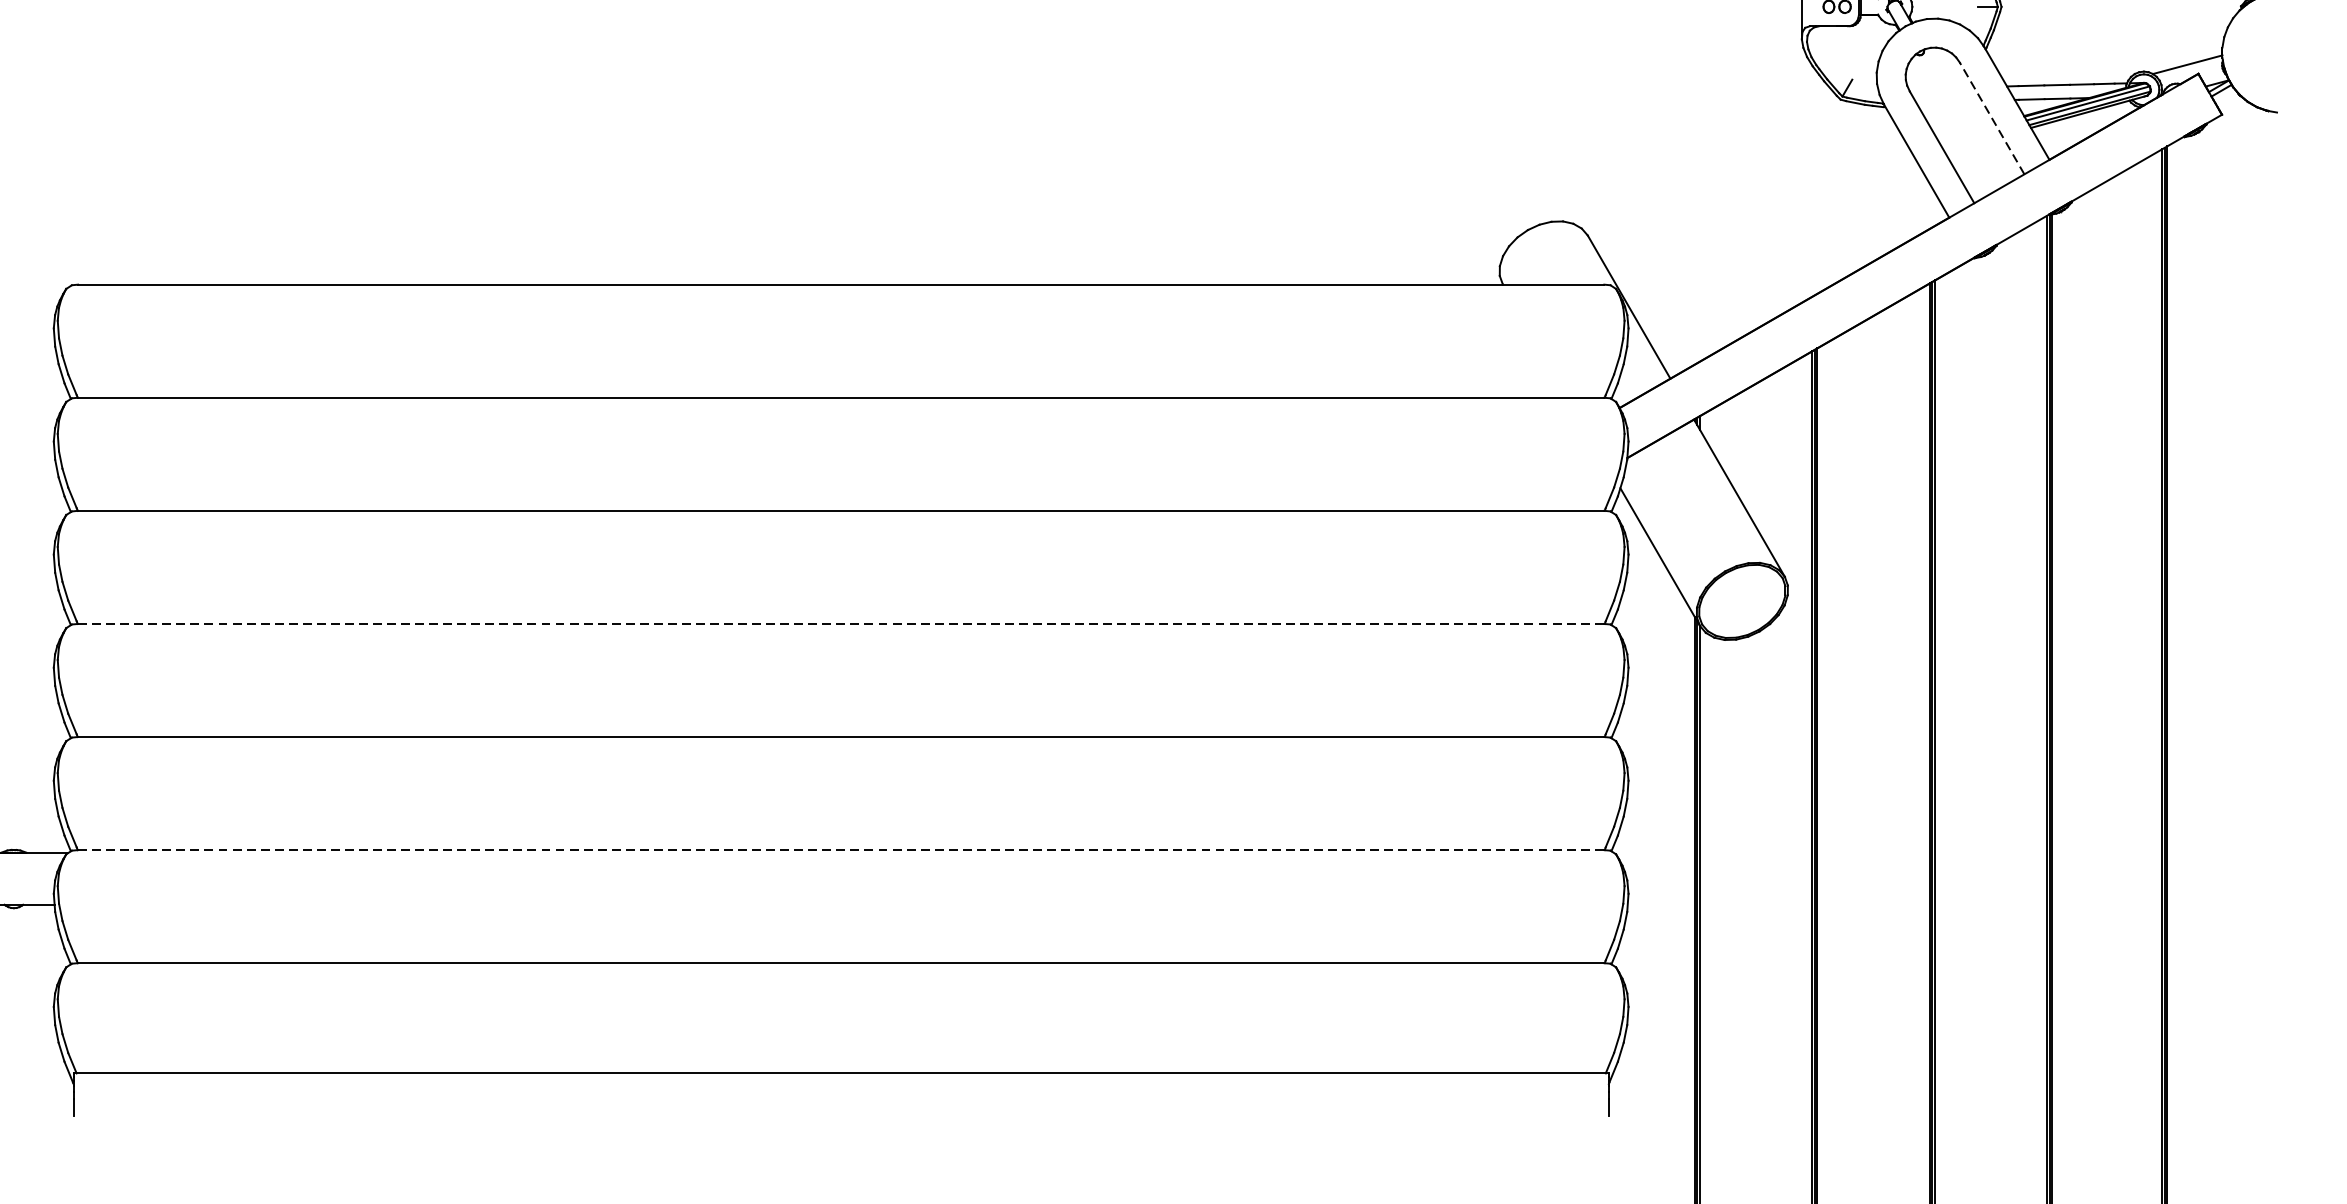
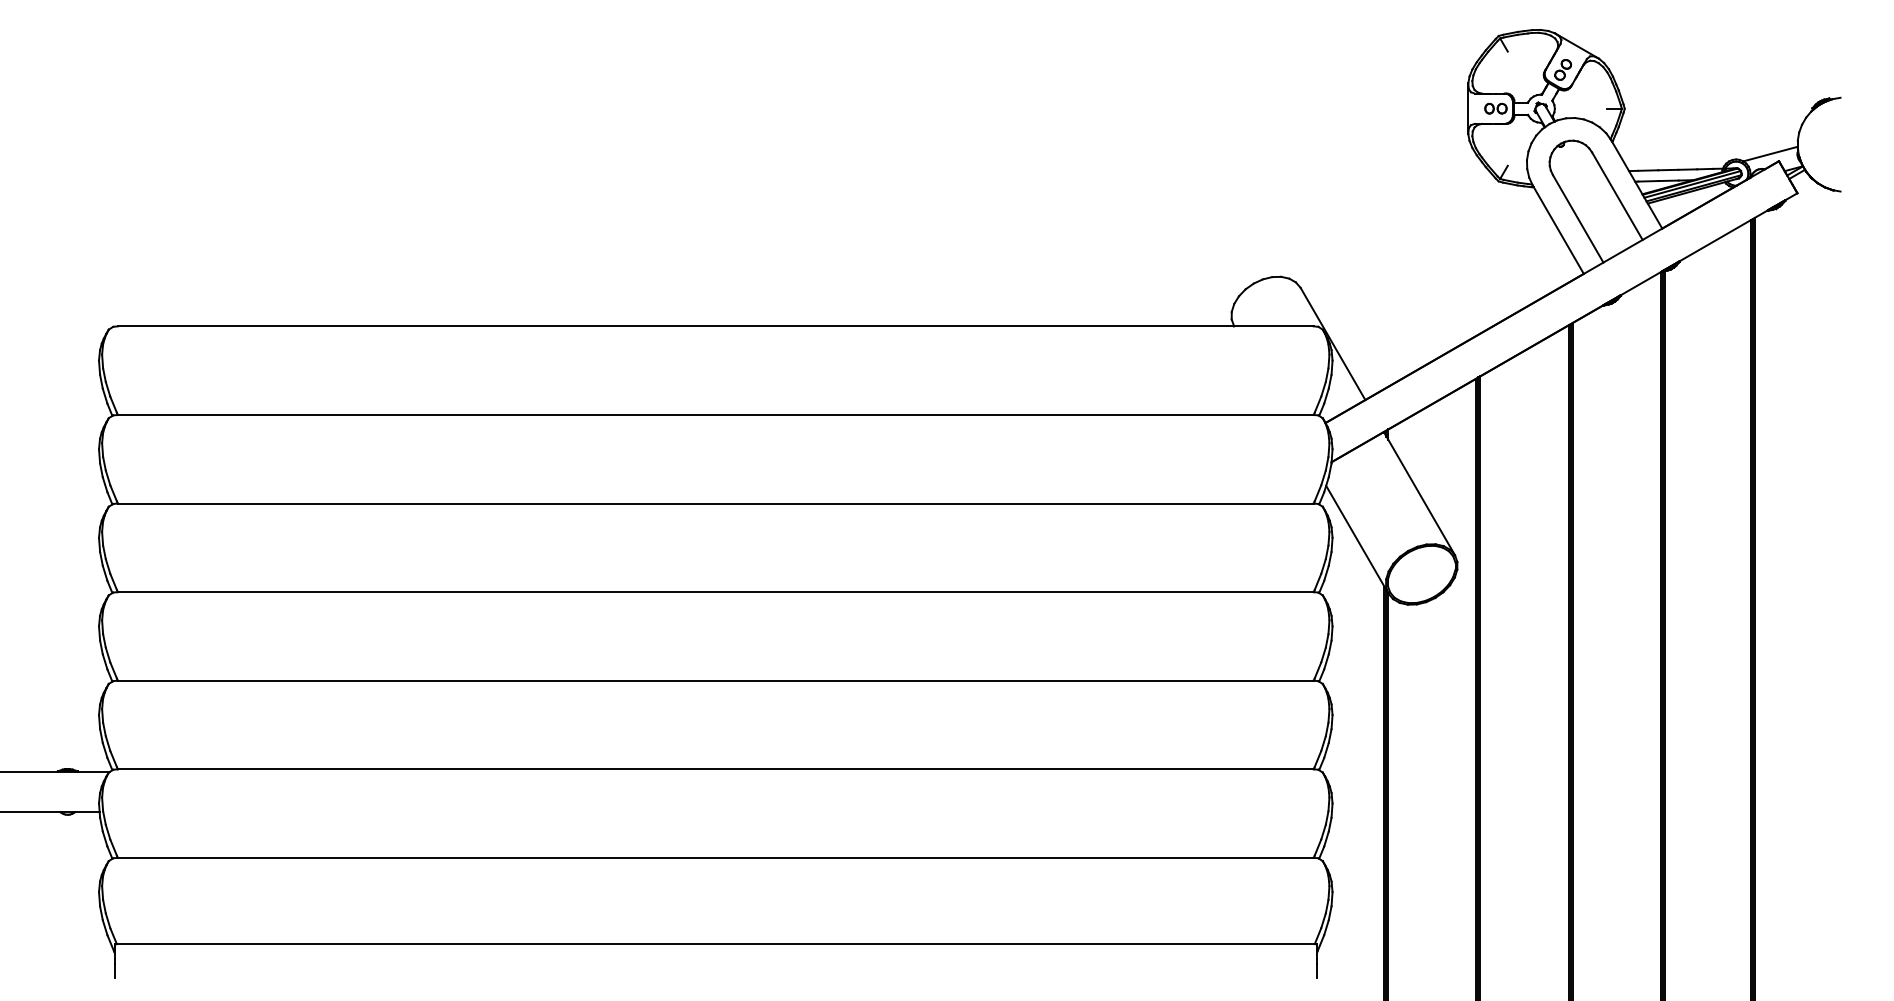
line: (1992, 118) -> (1617, 196), dashed -> solid
line: (840, 624) -> (715, 592), dashed -> solid
line: (840, 850) -> (715, 769), dashed -> solid

